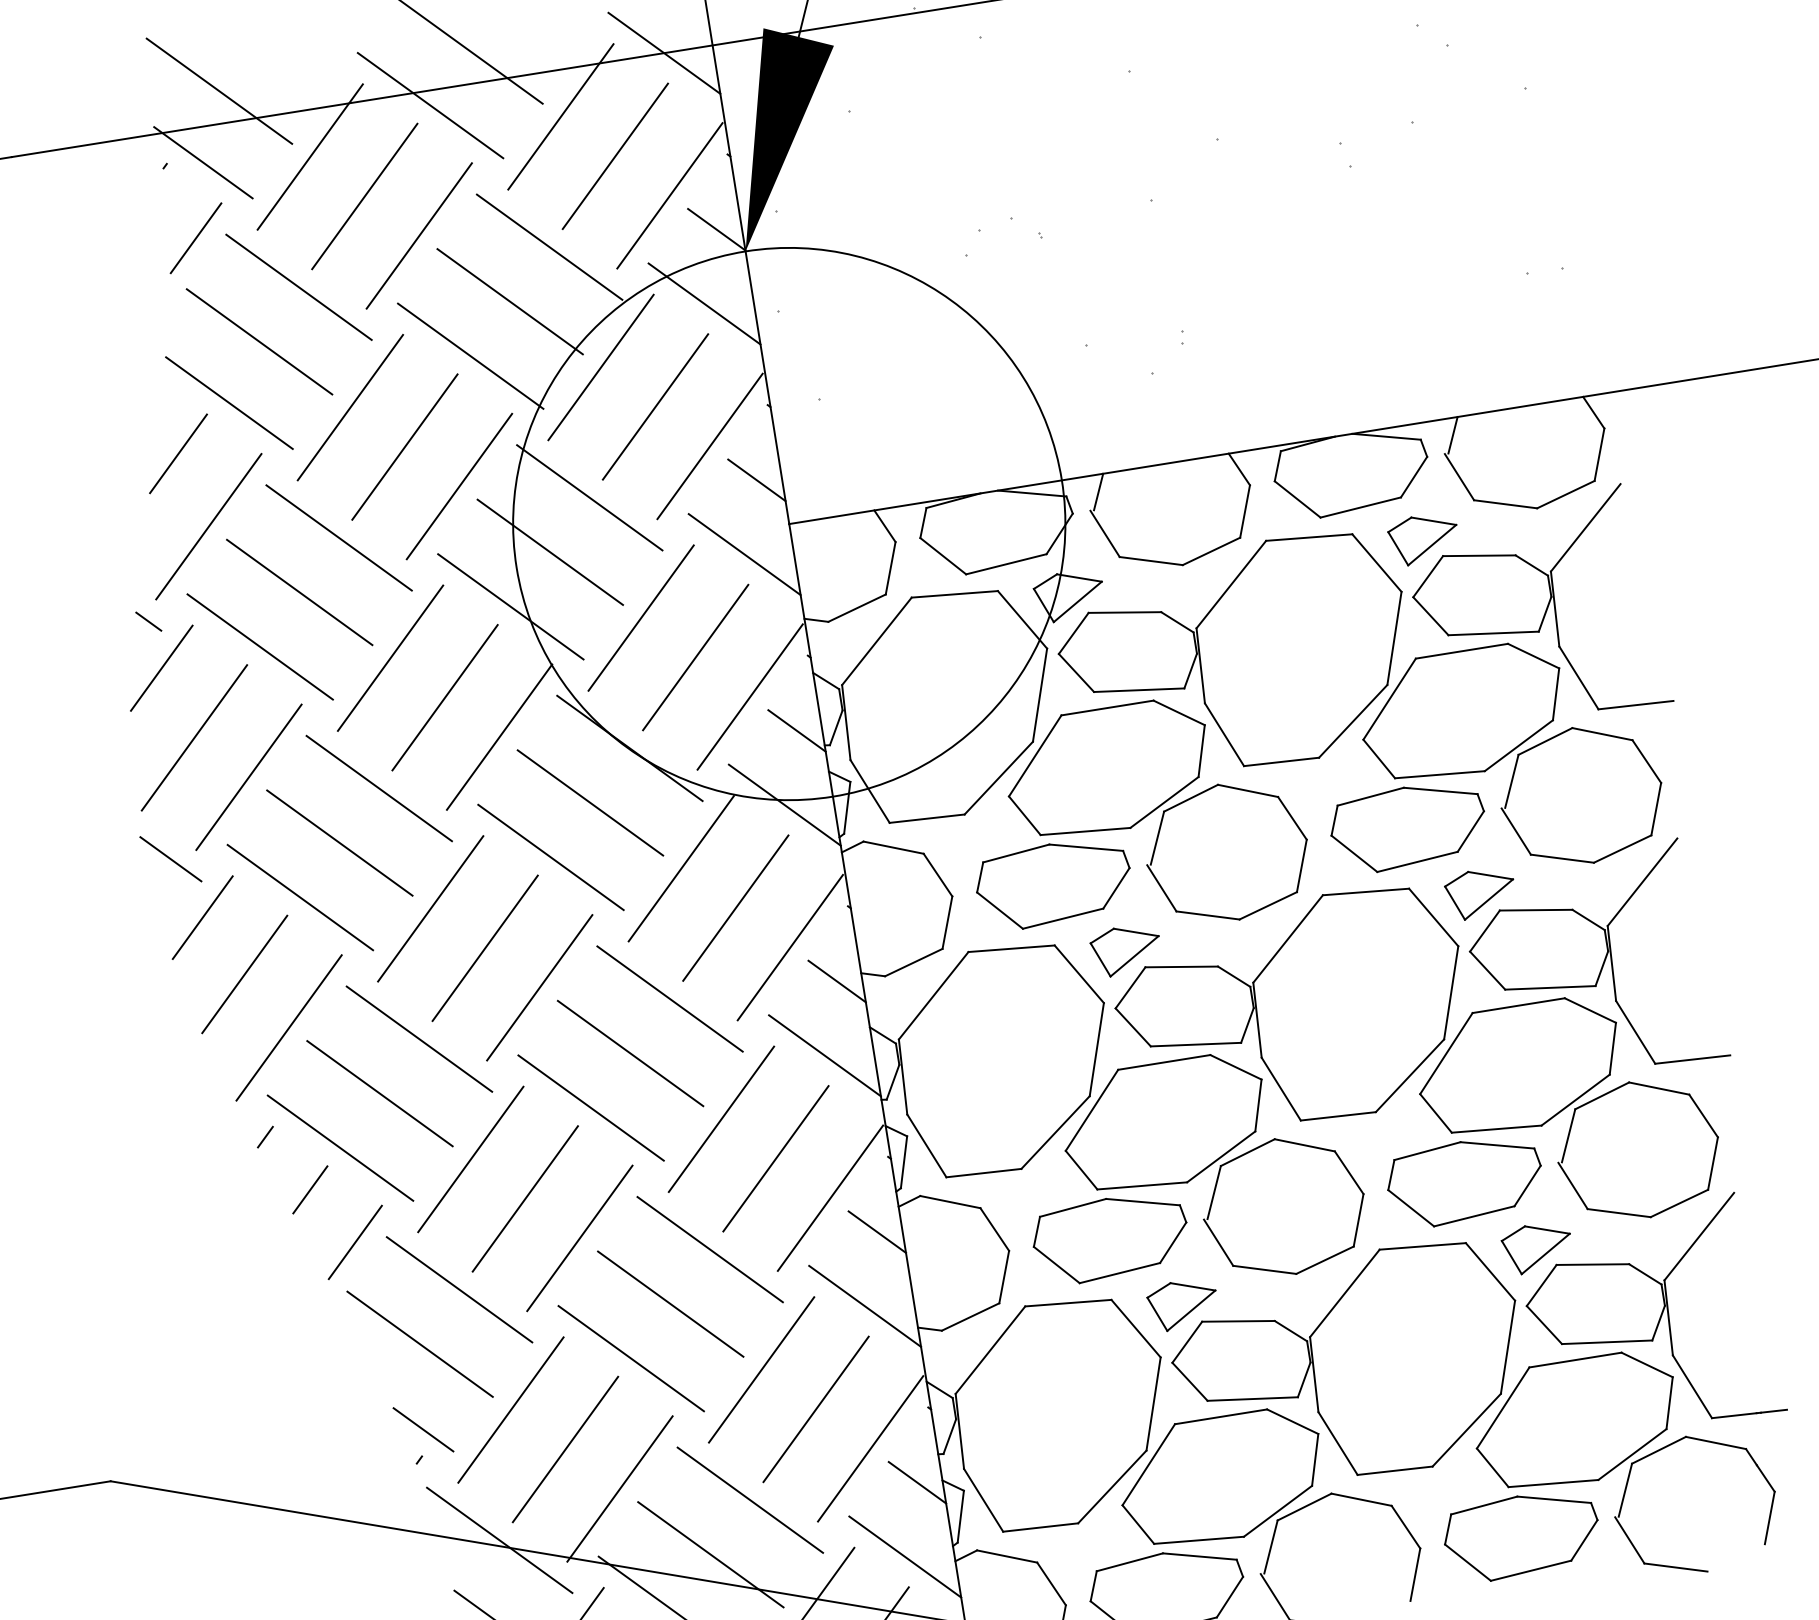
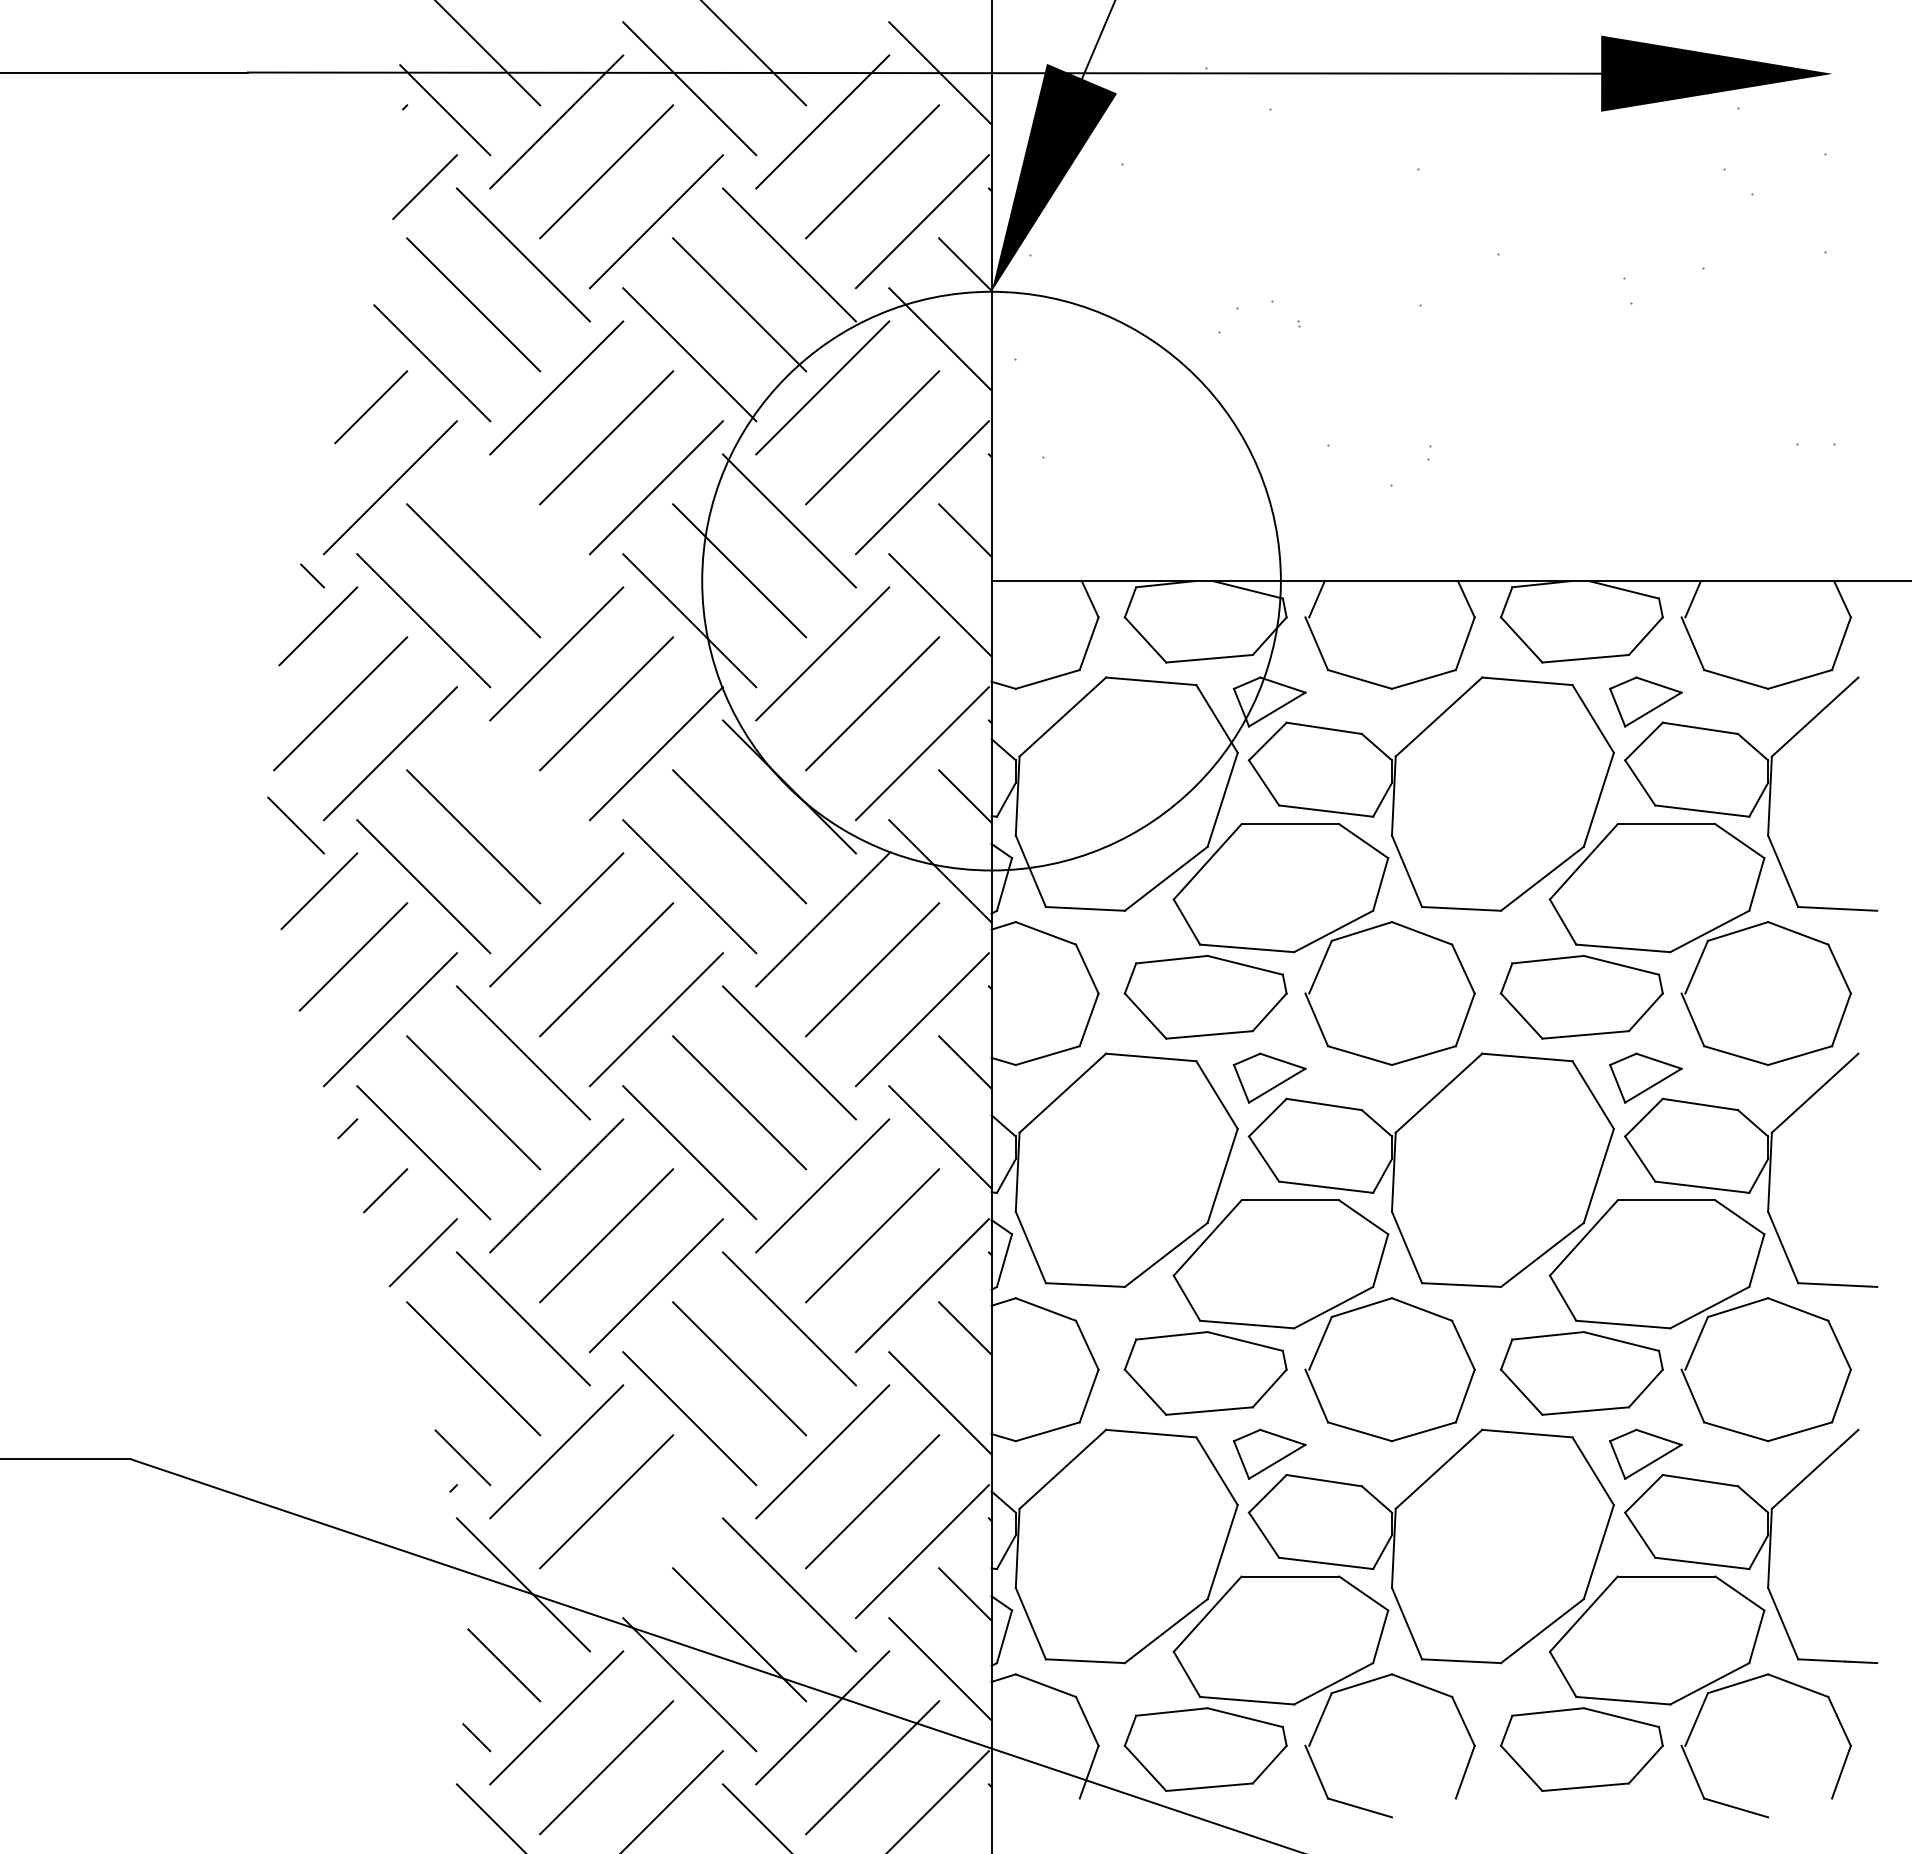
line: (338, 537) -> (522, 520), removed
line: (378, 788) -> (522, 786), removed
line: (619, 1489) -> (655, 1551), removed

